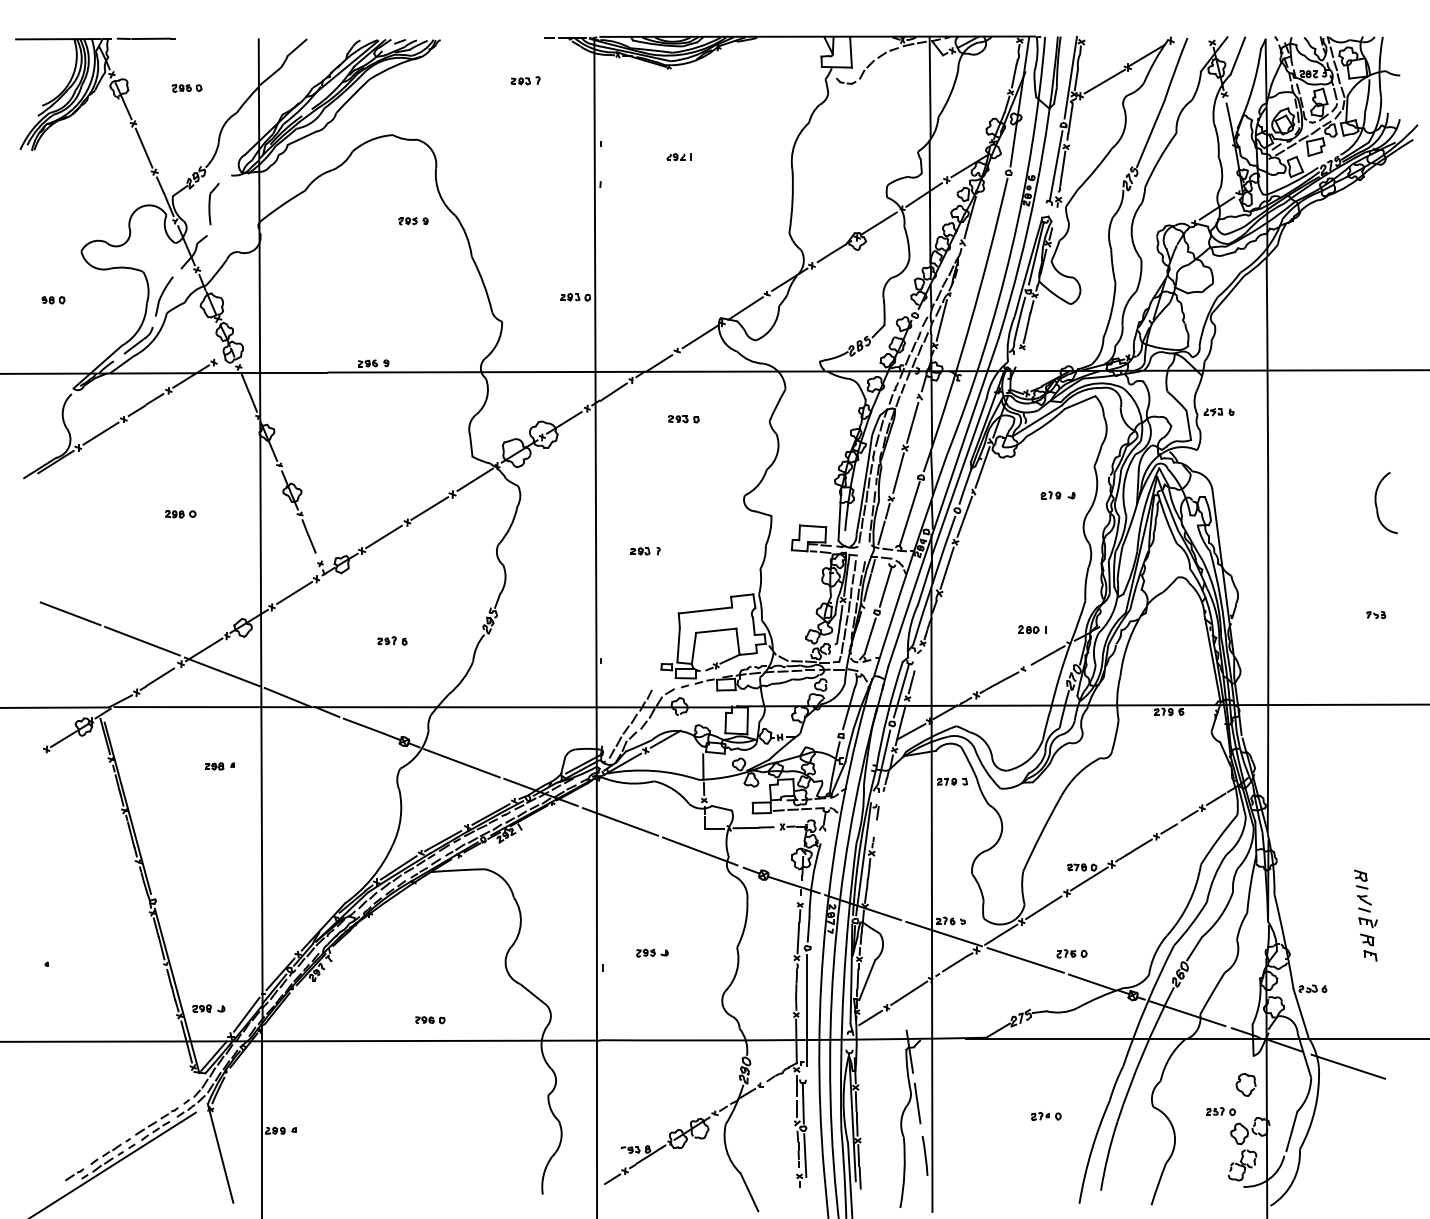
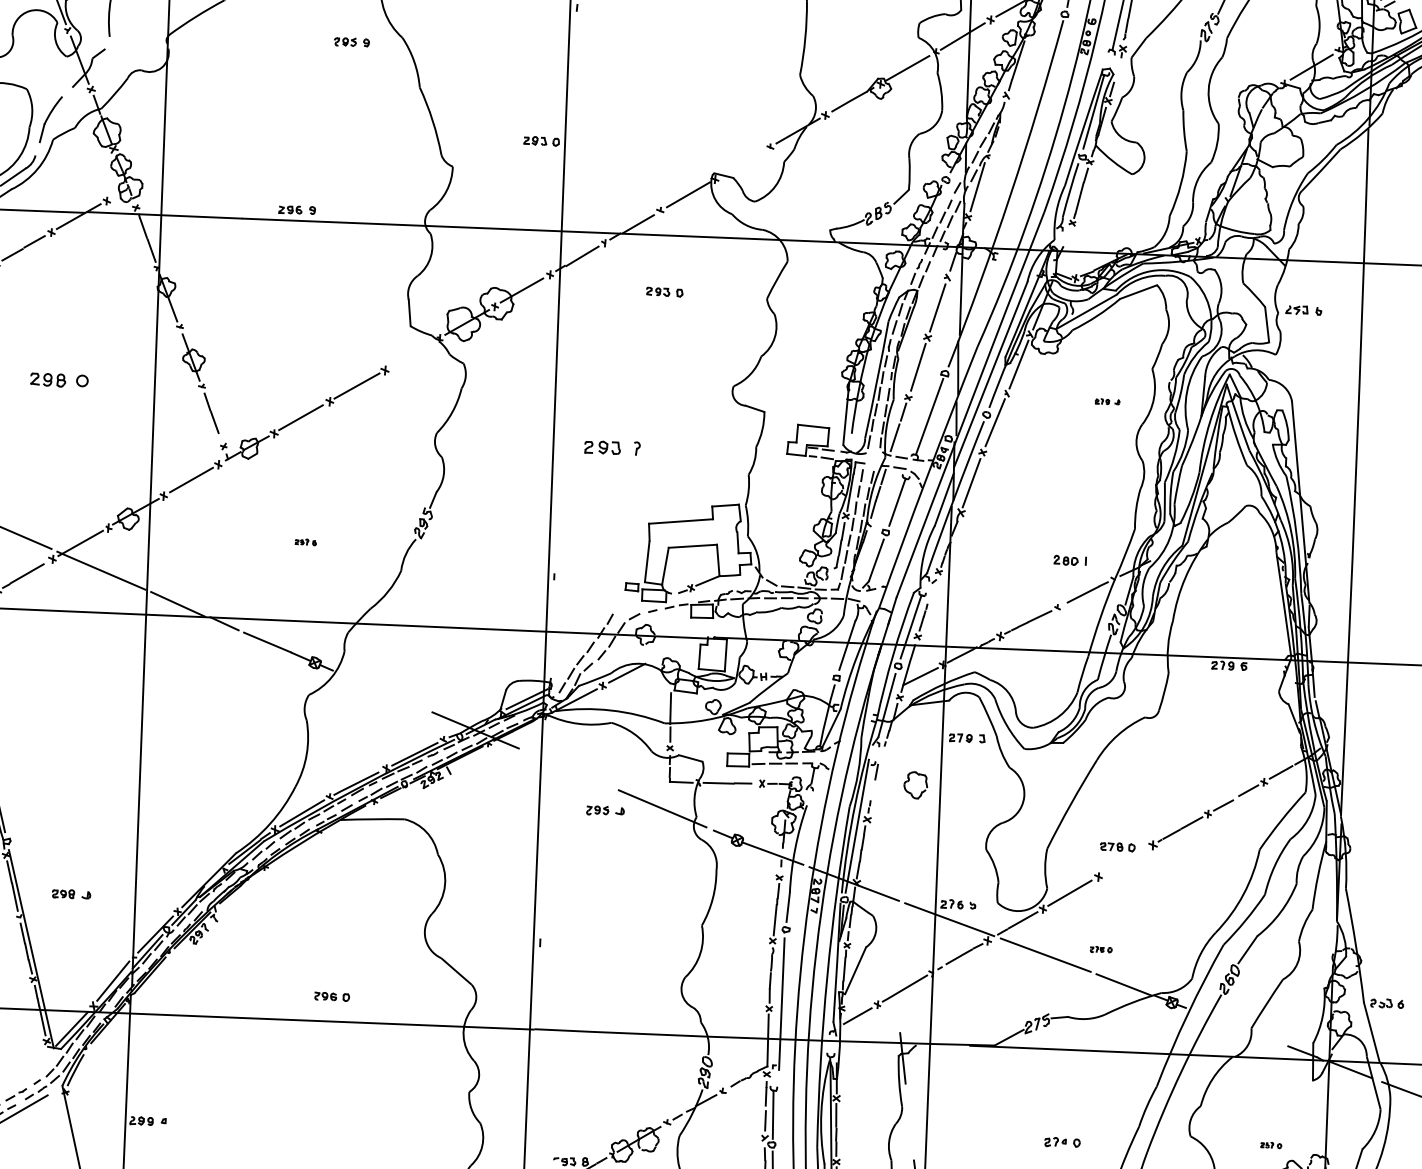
line: (745, 308) -> (743, 163), removed
line: (474, 479) -> (411, 353), removed
part: (1057, 495) -> (1106, 401), size x0.6
part: (180, 514) -> (59, 380), size x1.6
part: (645, 551) -> (612, 448), size x1.6
part: (392, 640) -> (305, 541), size x0.6
line: (461, 763) -> (382, 691), removed
part: (219, 766) -> (93, 683), removed
line: (620, 821) -> (569, 769), removed
line: (1088, 878) -> (1124, 860), removed
part: (652, 952) -> (605, 810), moved
part: (1071, 953) -> (1100, 949), size x0.6
part: (208, 1008) -> (71, 894), moved
line: (1187, 1013) -> (1236, 1026), removed
part: (1245, 1084) -> (915, 784), moved
line: (917, 1103) -> (909, 1120), removed
part: (1220, 1111) -> (1270, 1145), size x0.6

